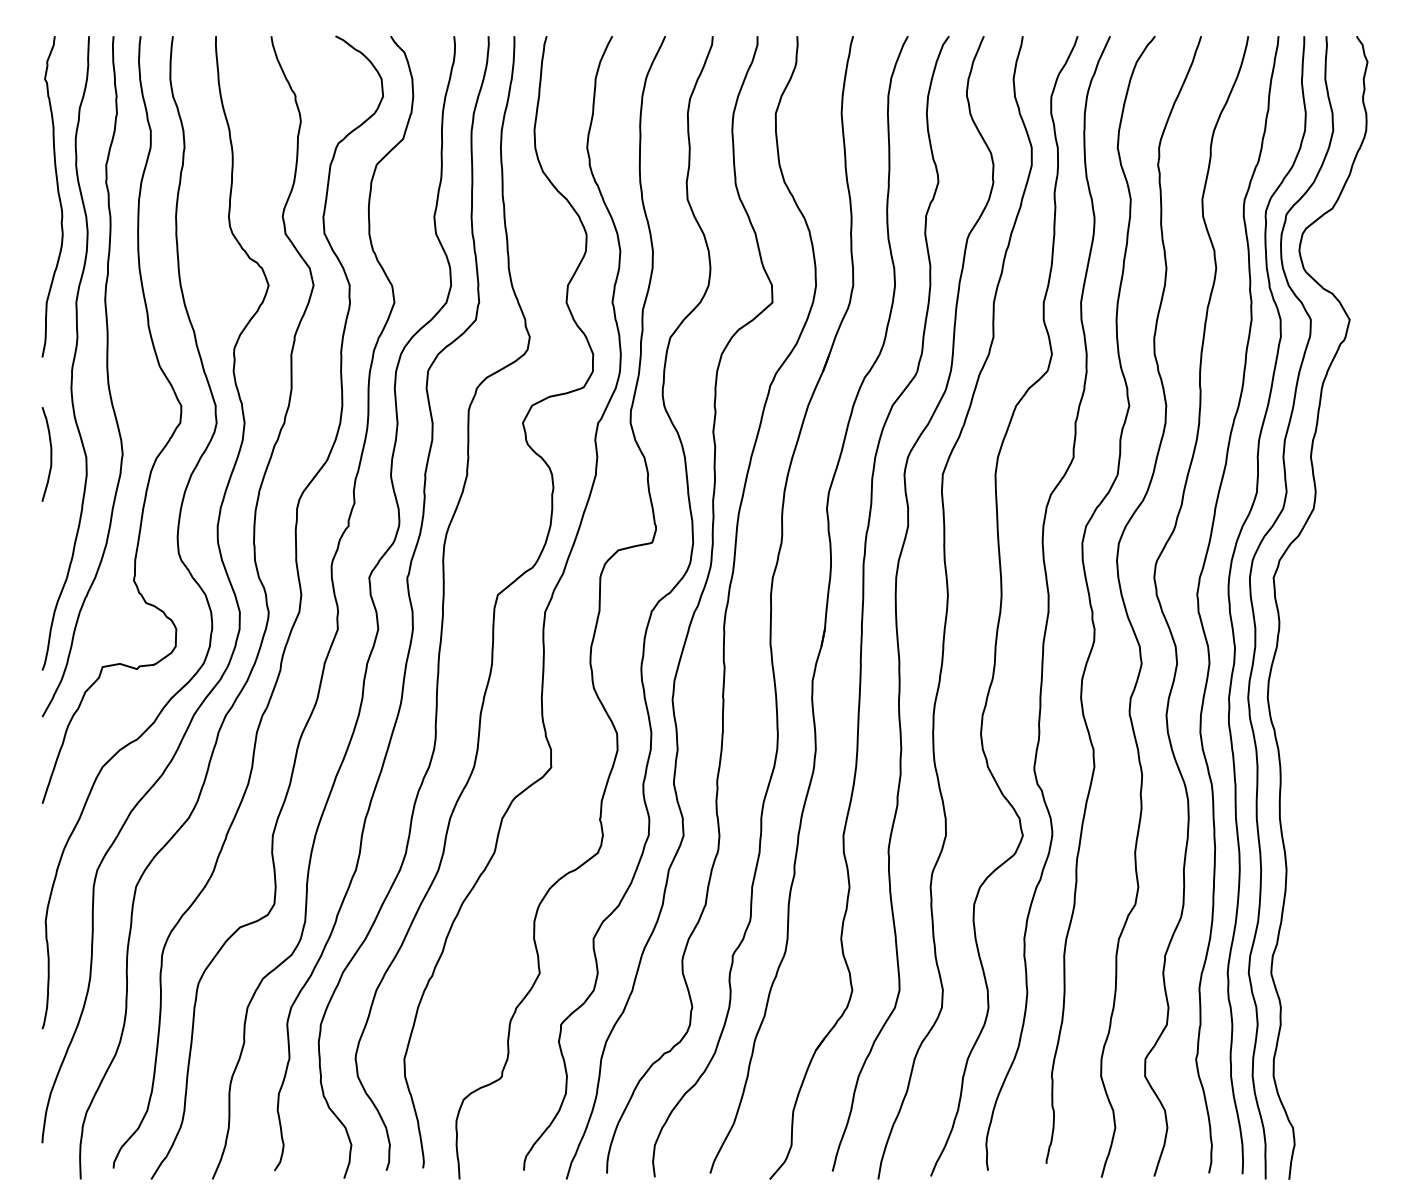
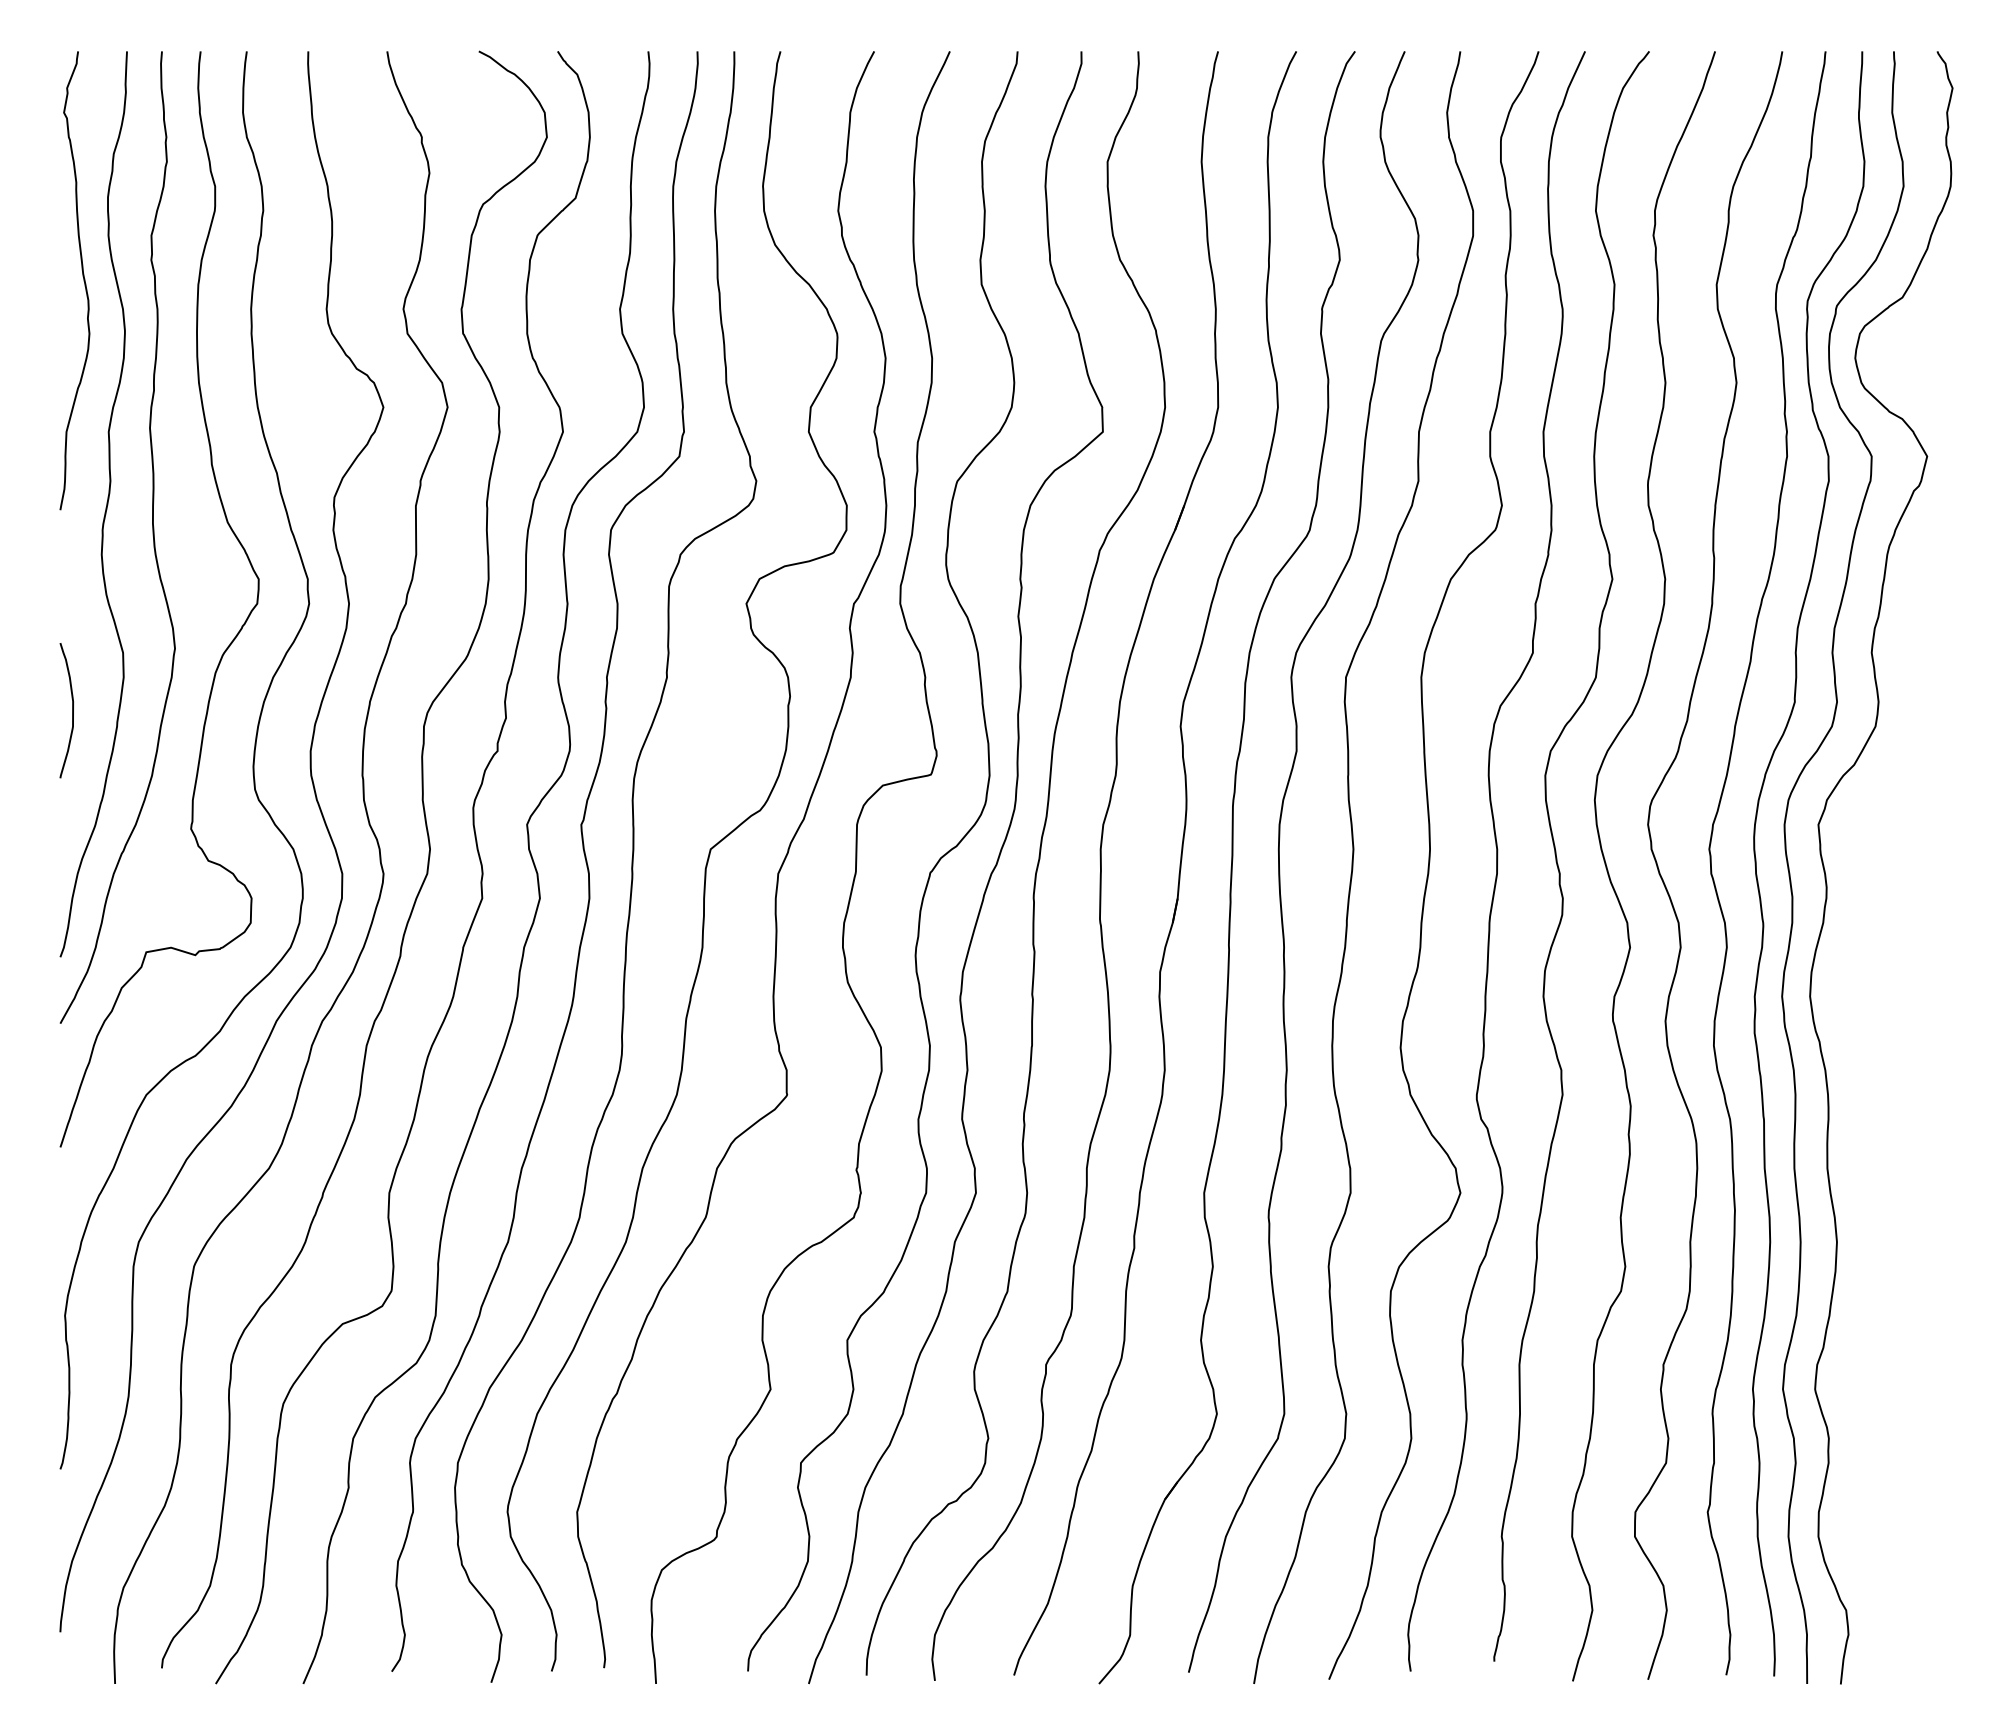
curve: (50, 454) -> (72, 710), moved

